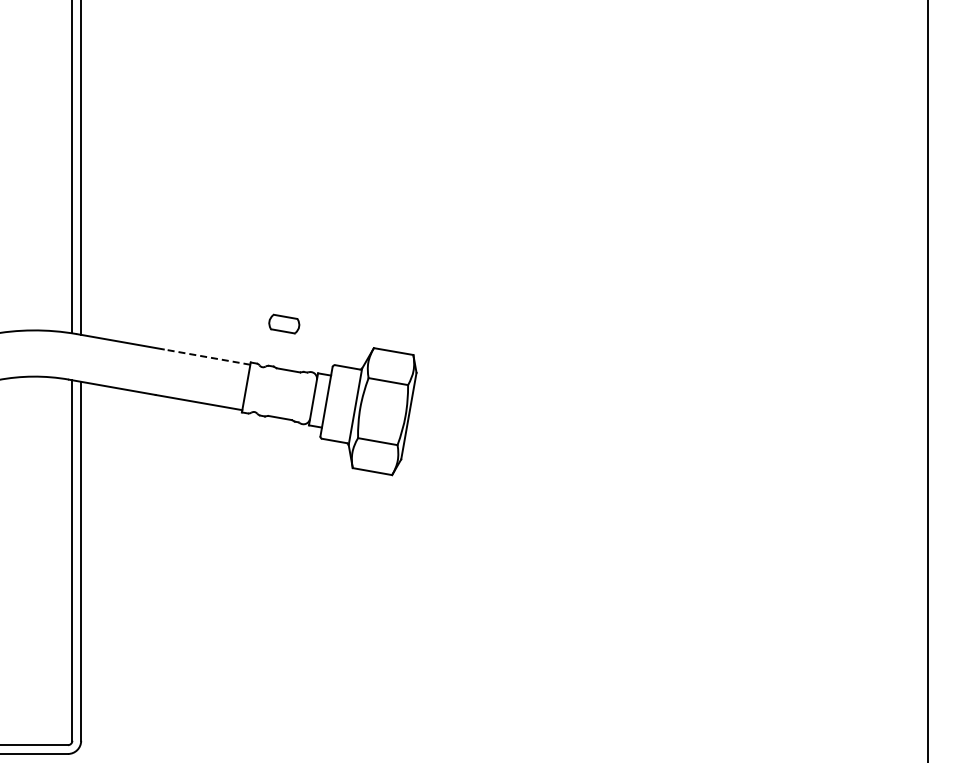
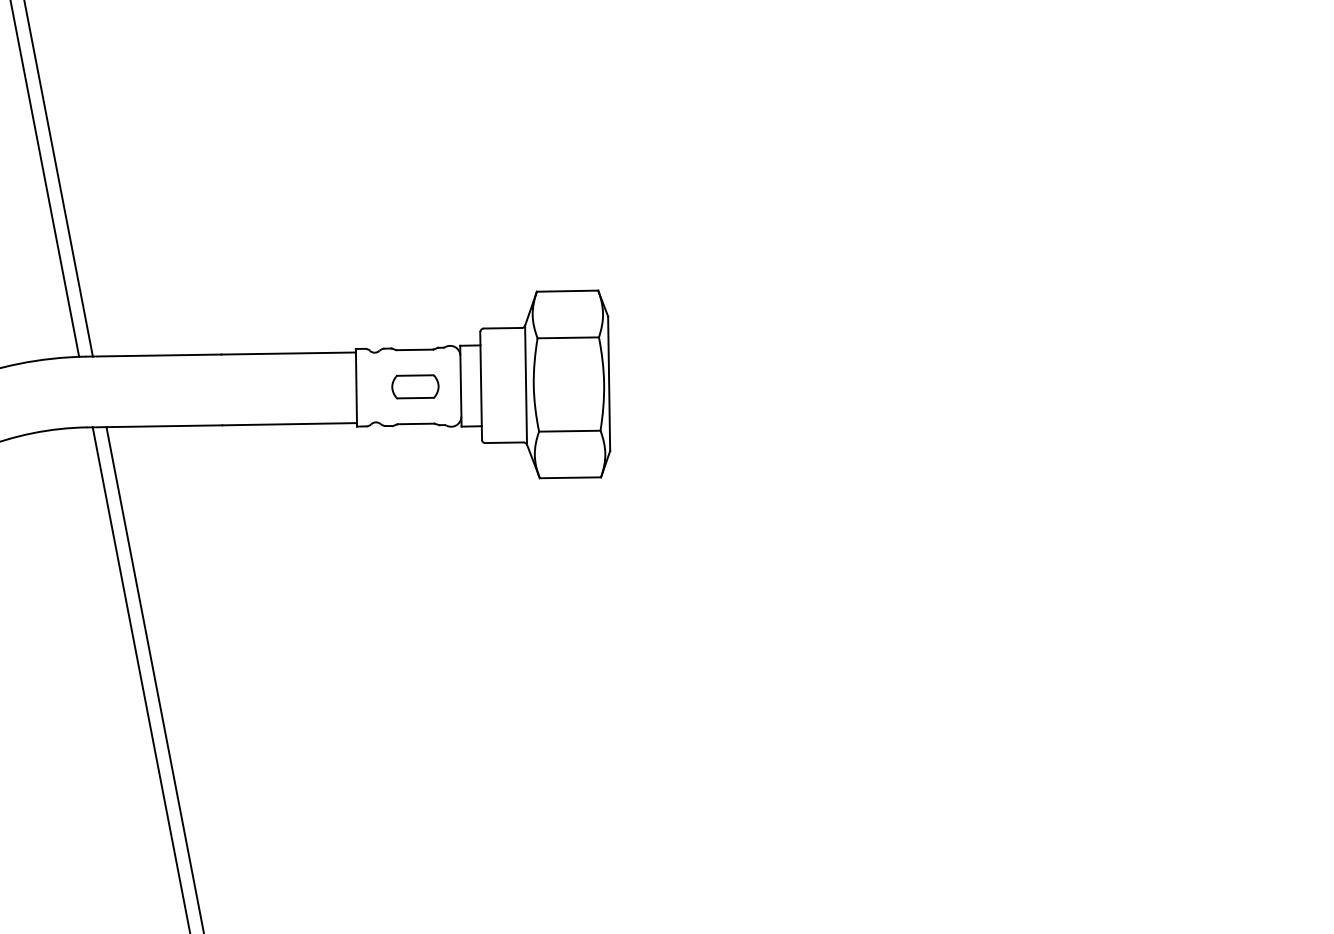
part: (284, 323) -> (415, 385), moved
line: (207, 357) -> (289, 353), dashed -> solid

